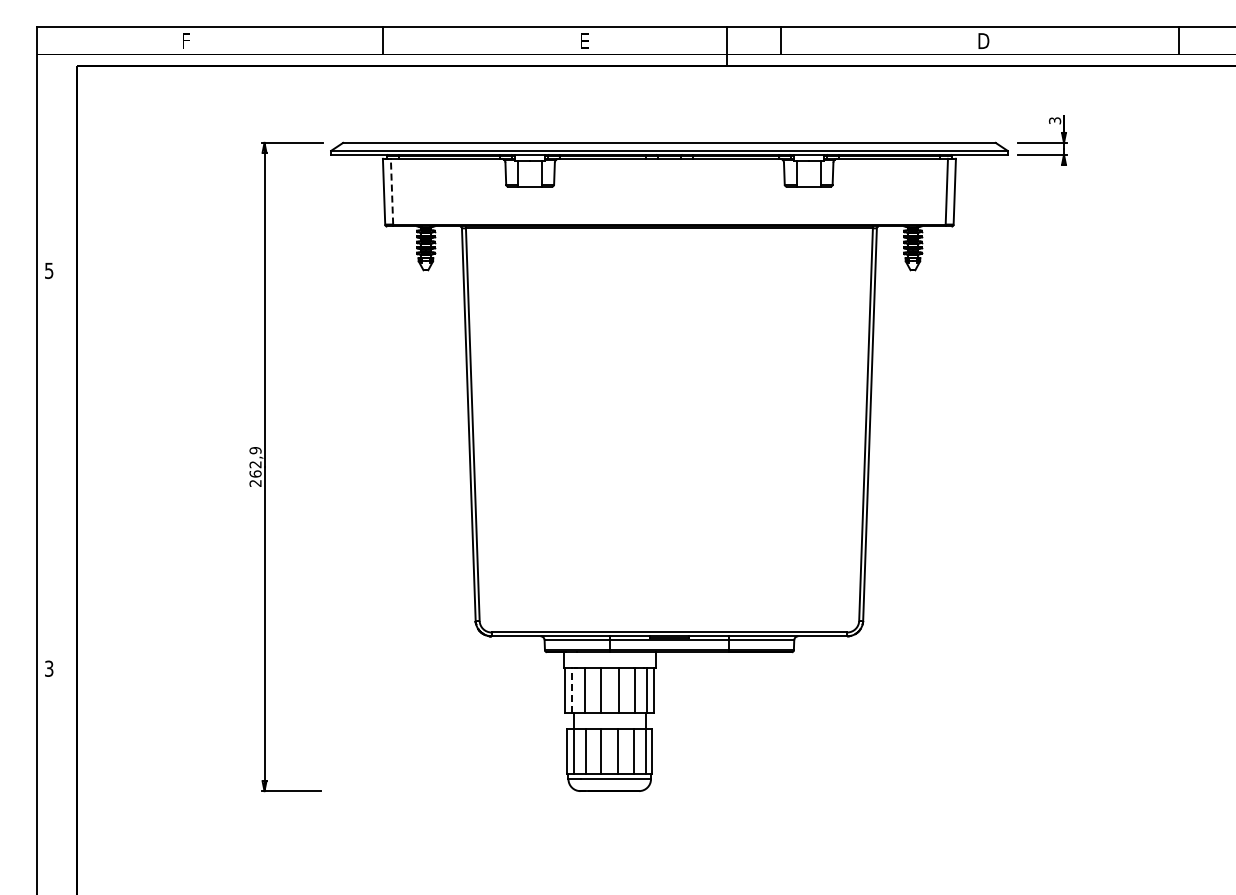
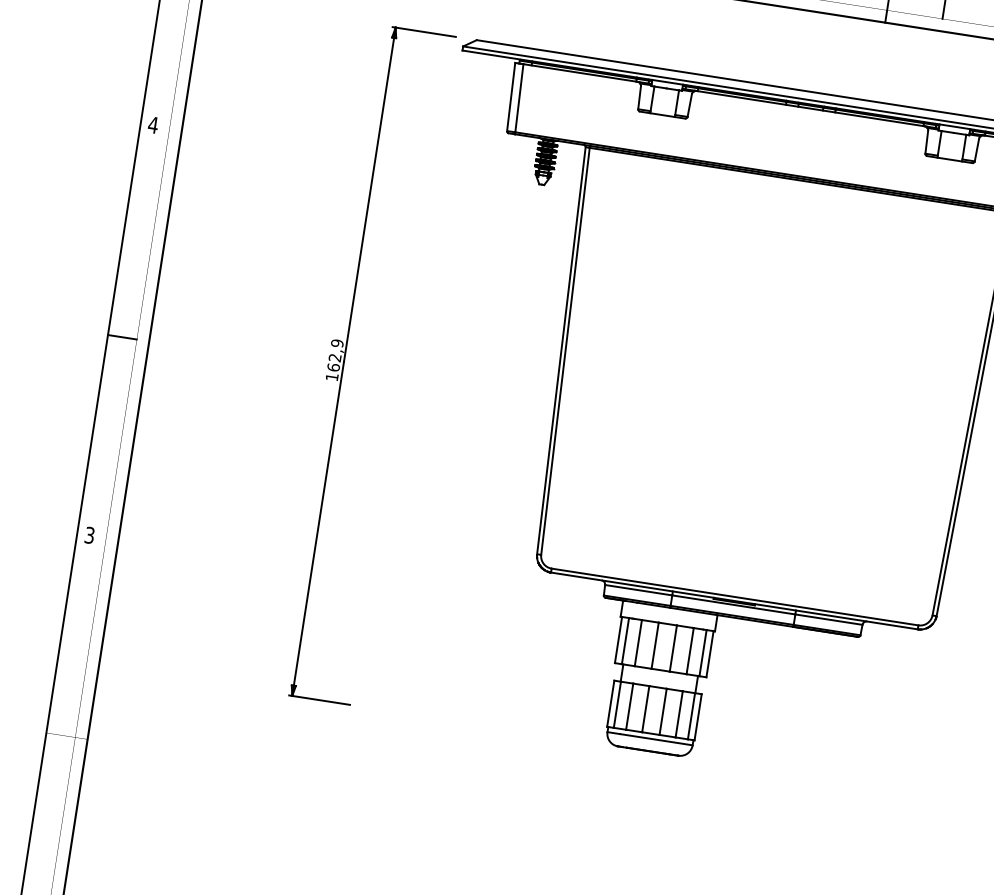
line: (392, 191) -> (519, 98), dashed -> solid
text: (48, 270) -> (152, 124), 5 -> 4
line: (50, 476) -> (121, 337), added
text: (255, 483) -> (332, 377), 262,9 -> 162,9
line: (572, 689) -> (626, 640), dashed -> solid

